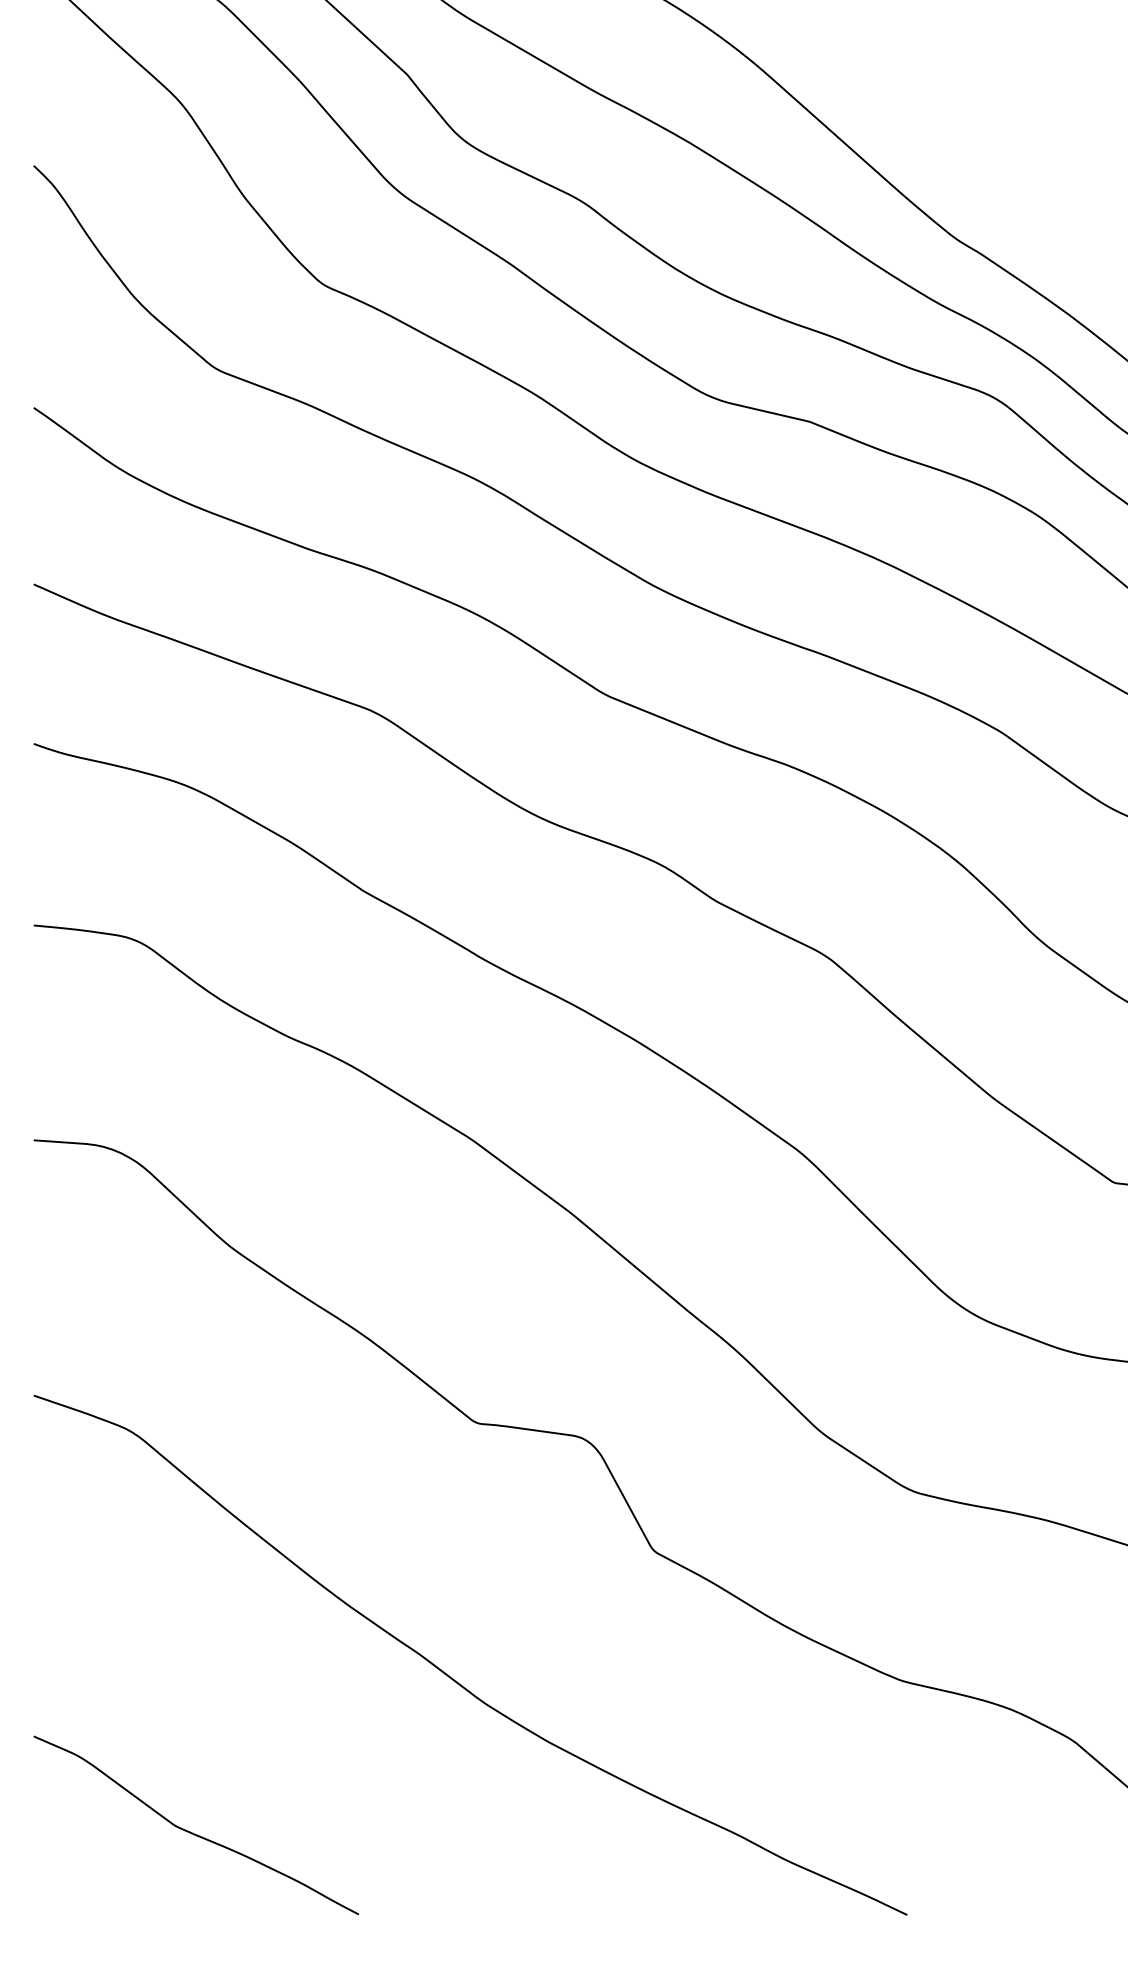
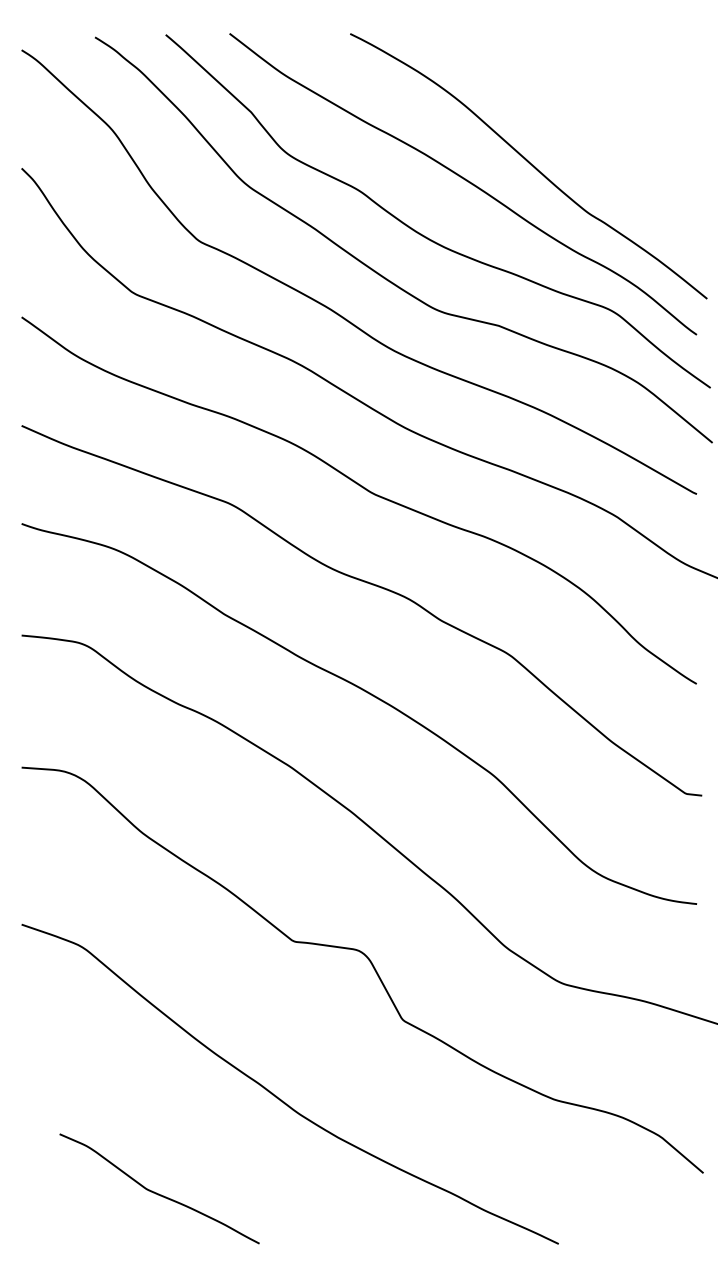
curve: (191, 1831) -> (156, 1192), moved

